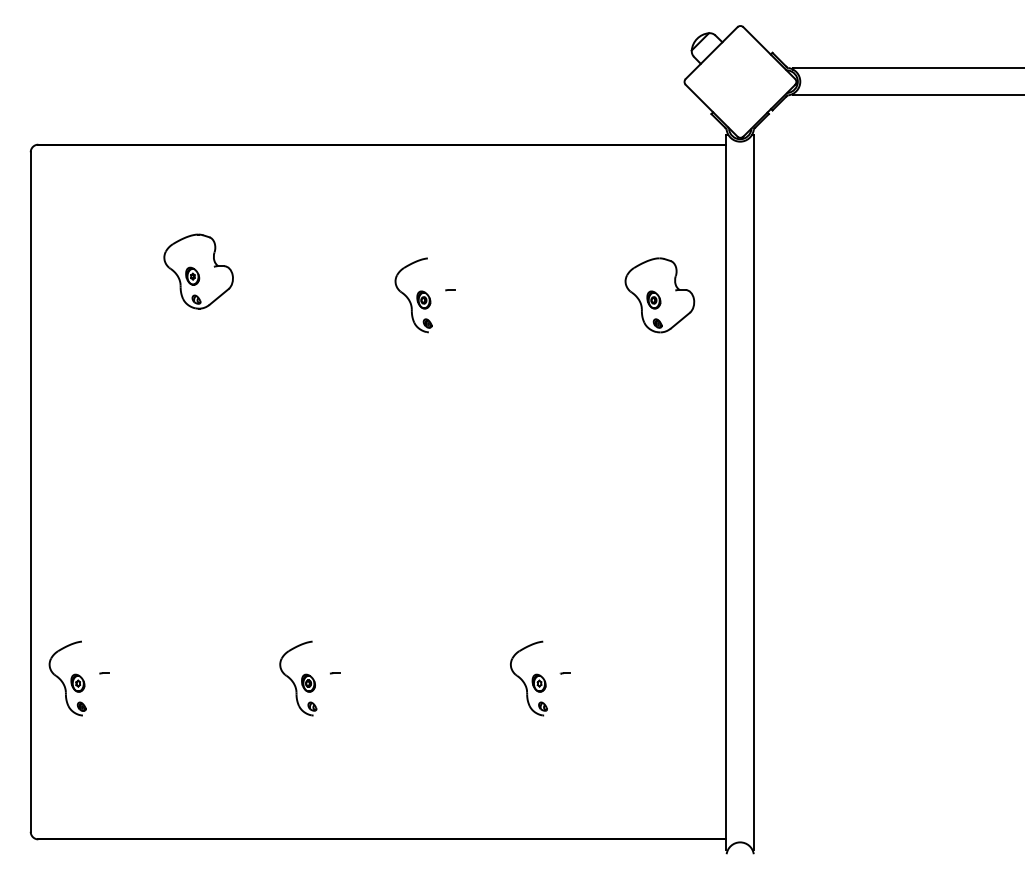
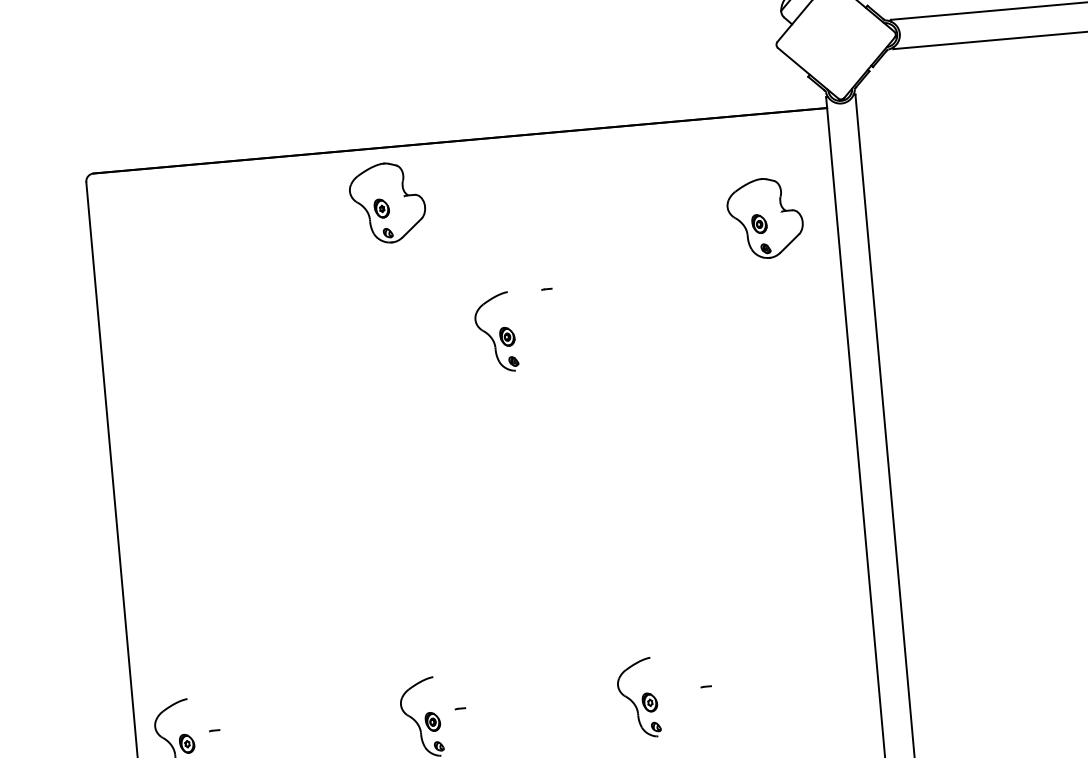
part: (198, 271) -> (387, 202), moved
part: (413, 295) -> (495, 332), moved
part: (659, 295) -> (765, 218), moved
part: (528, 678) -> (638, 698), moved

